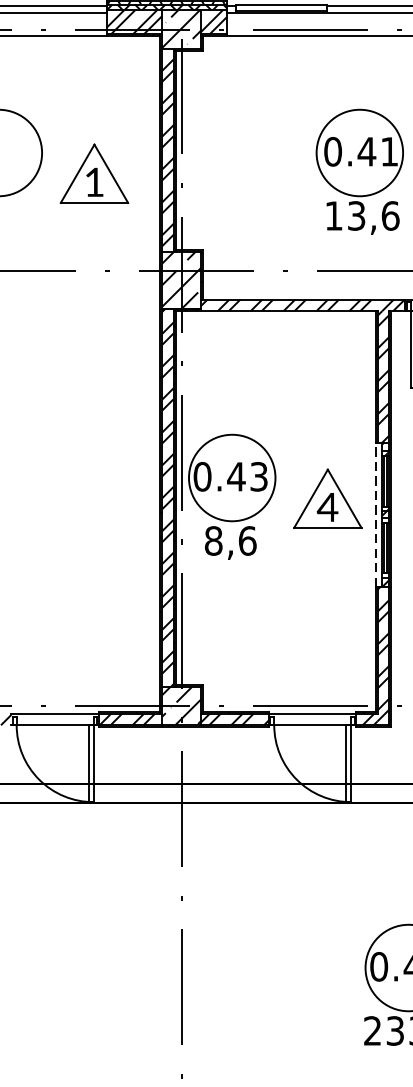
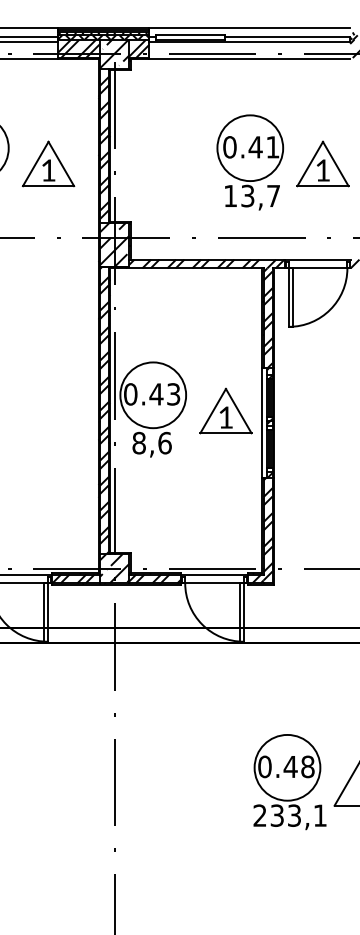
text: (390, 215) -> (273, 195), 13,6 -> 13,7
text: (327, 507) -> (225, 417), 4 -> 1
line: (375, 515) -> (262, 423), dashed -> solid

